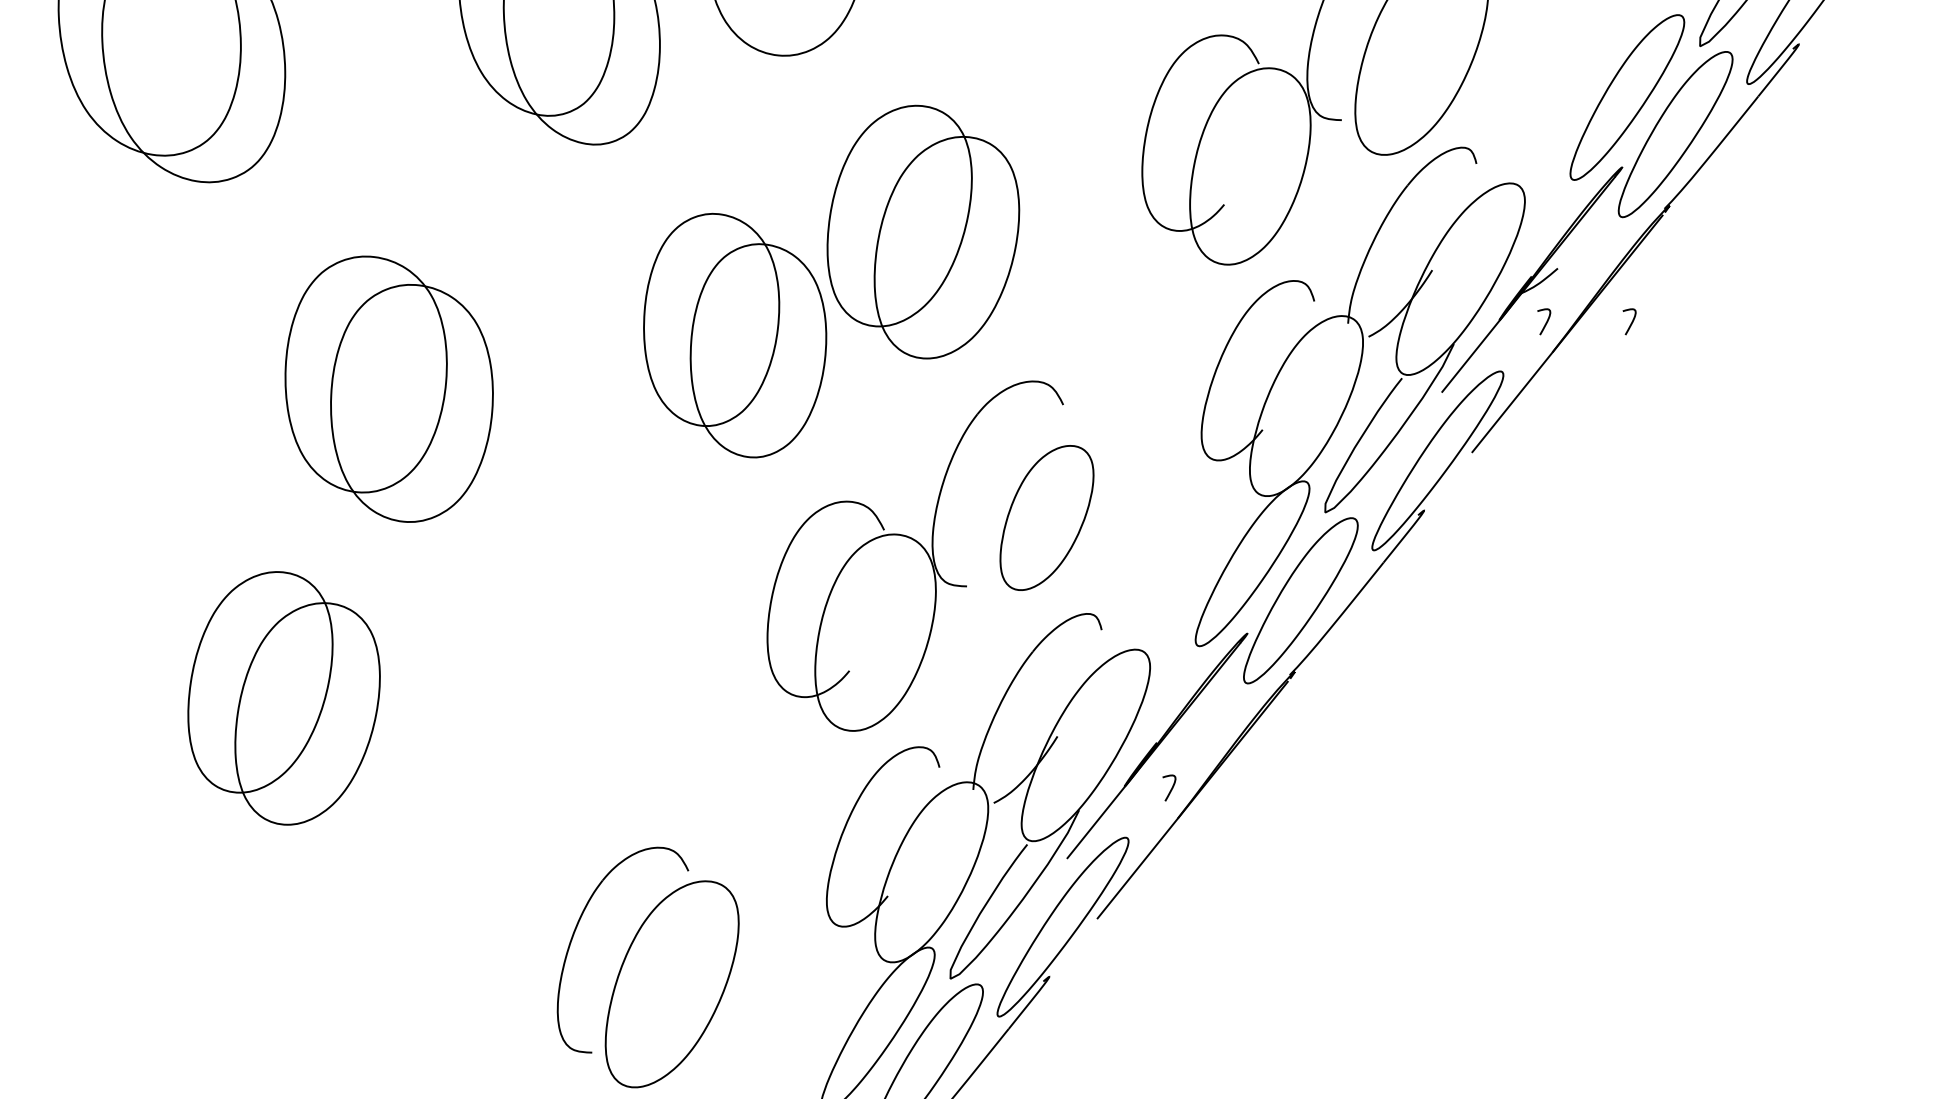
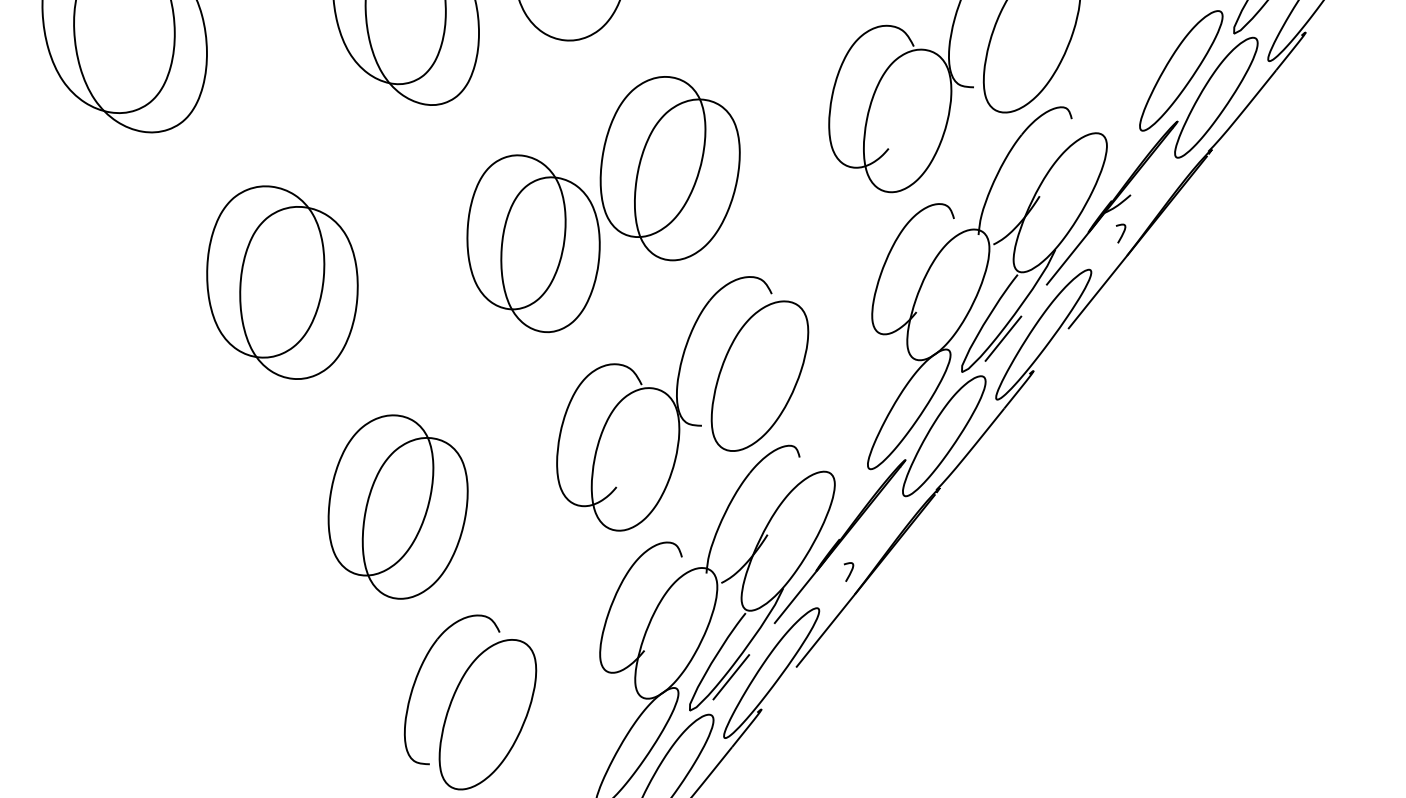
curve: (1630, 322) -> (1183, 234), removed
line: (1382, 466) -> (1003, 338), added
part: (1046, 517) -> (759, 375), size x1.43
part: (283, 697) -> (397, 506), moved
line: (1007, 933) -> (731, 677), added

